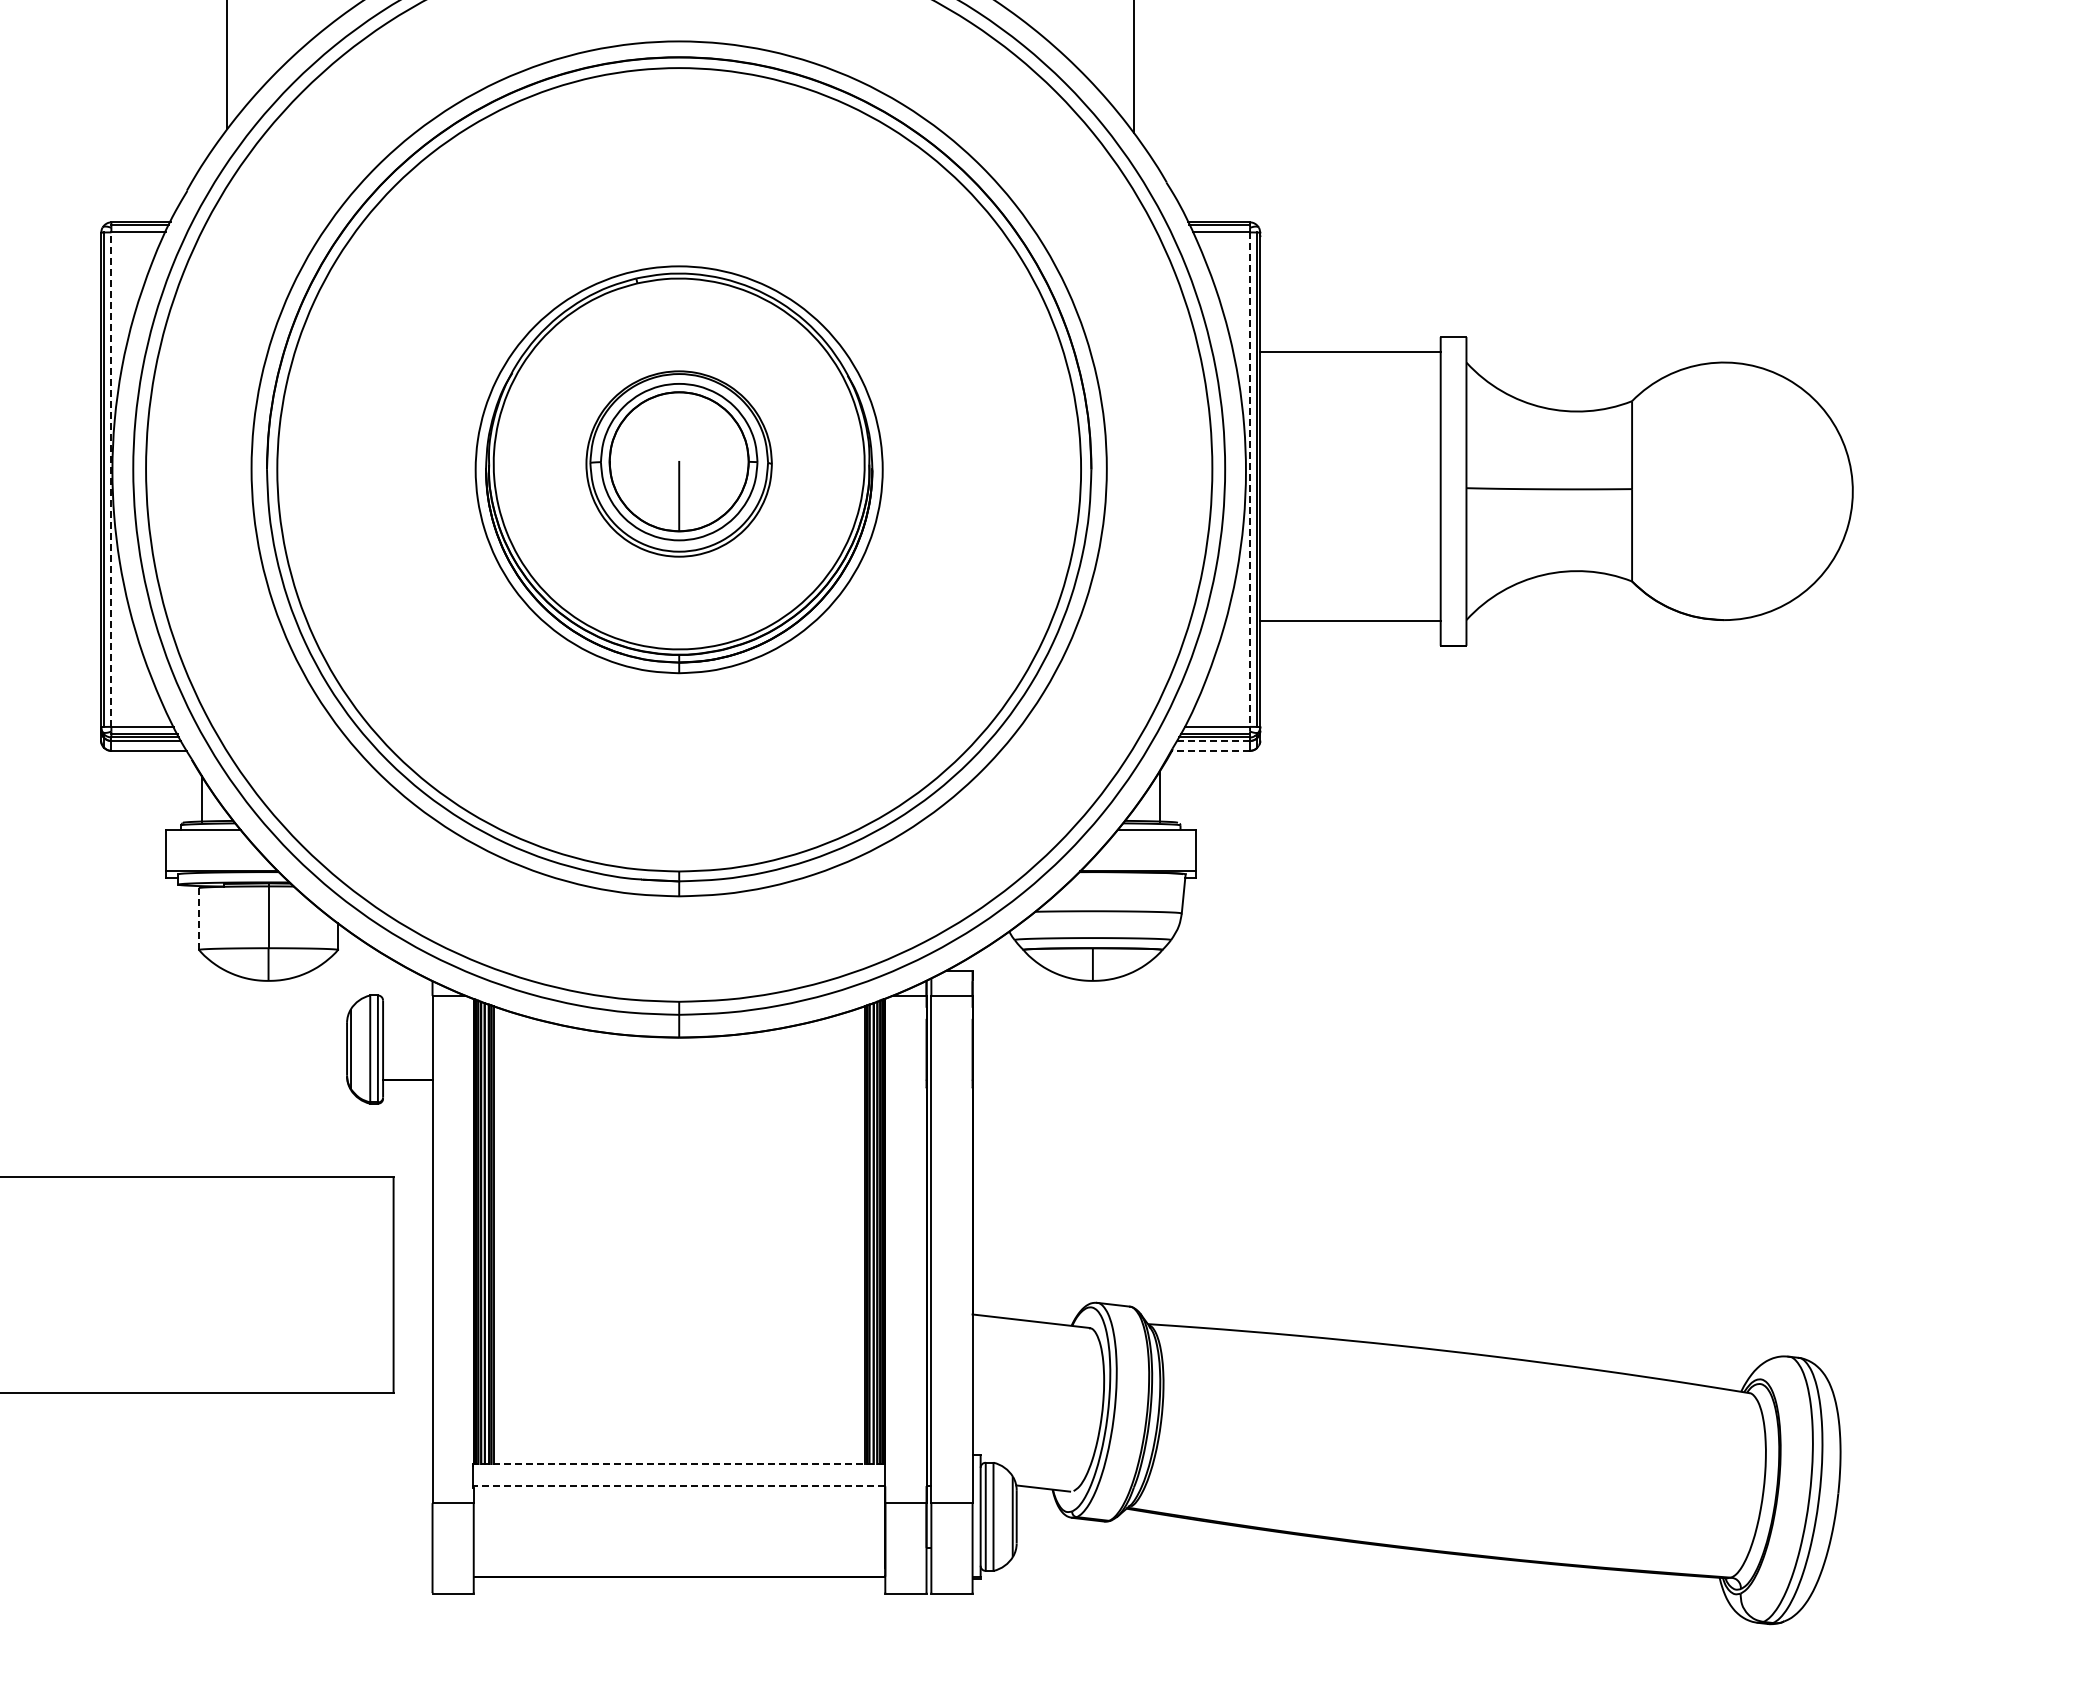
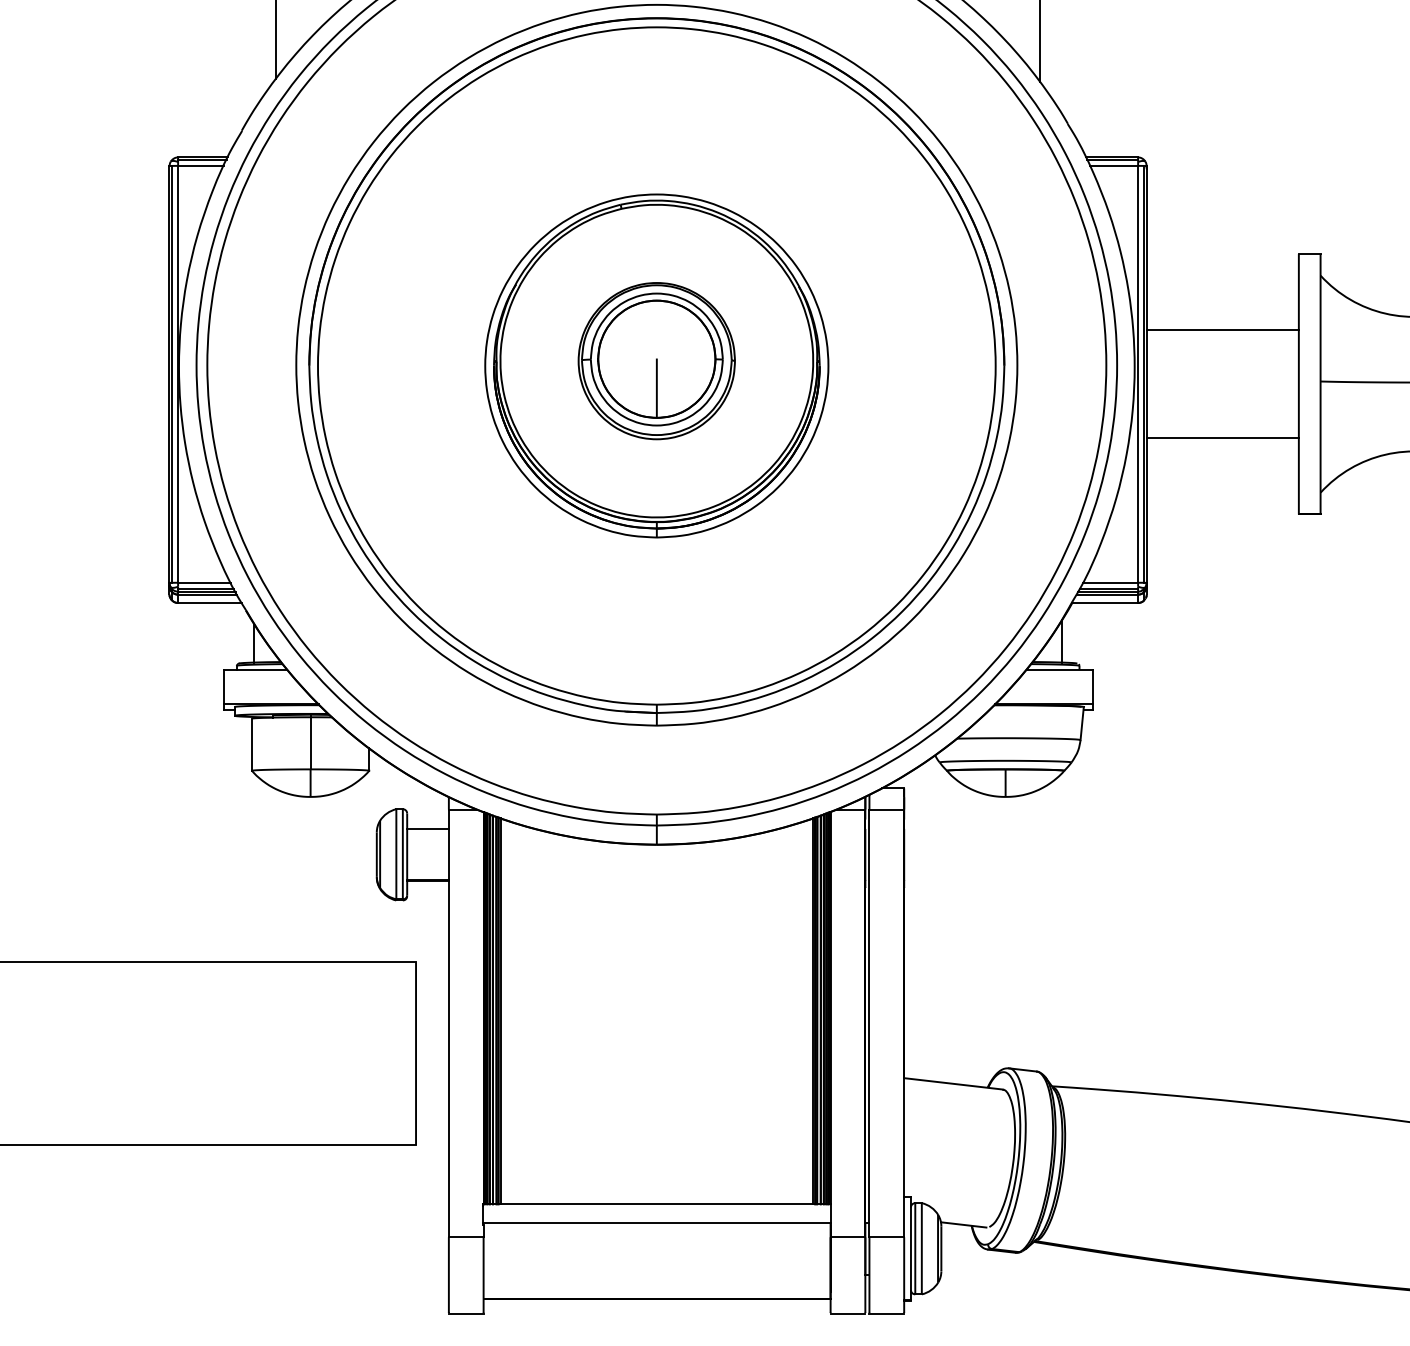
line: (1350, 351) -> (1222, 329), moved
line: (111, 479) -> (178, 374), dashed -> solid
line: (1250, 480) -> (1138, 375), dashed -> solid
line: (1350, 620) -> (1222, 438), moved
line: (1213, 741) -> (1107, 595), dashed -> solid
line: (1210, 750) -> (1104, 602), dashed -> solid
line: (198, 919) -> (251, 745), dashed -> solid
line: (407, 1018) -> (427, 828), added
line: (678, 1464) -> (656, 1204), dashed -> solid
line: (678, 1486) -> (656, 1223), dashed -> solid

